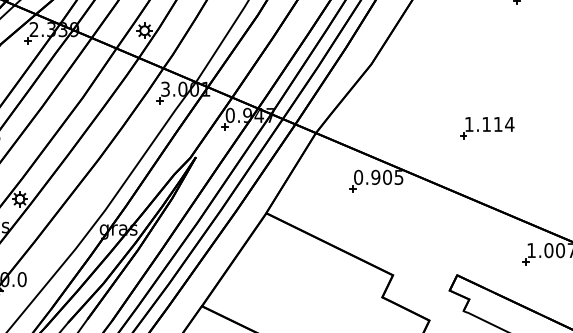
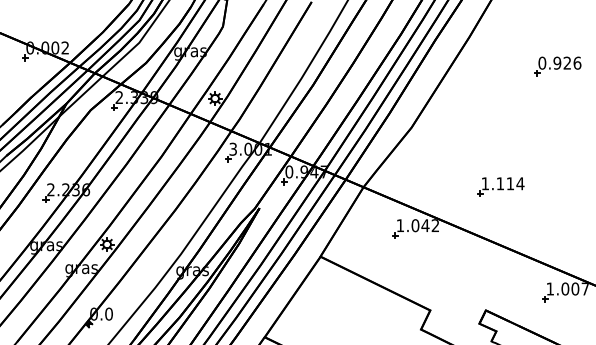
part: (486, 127) -> (500, 186), moved
text: (378, 177) -> (417, 225), 0.905 -> 1.042

